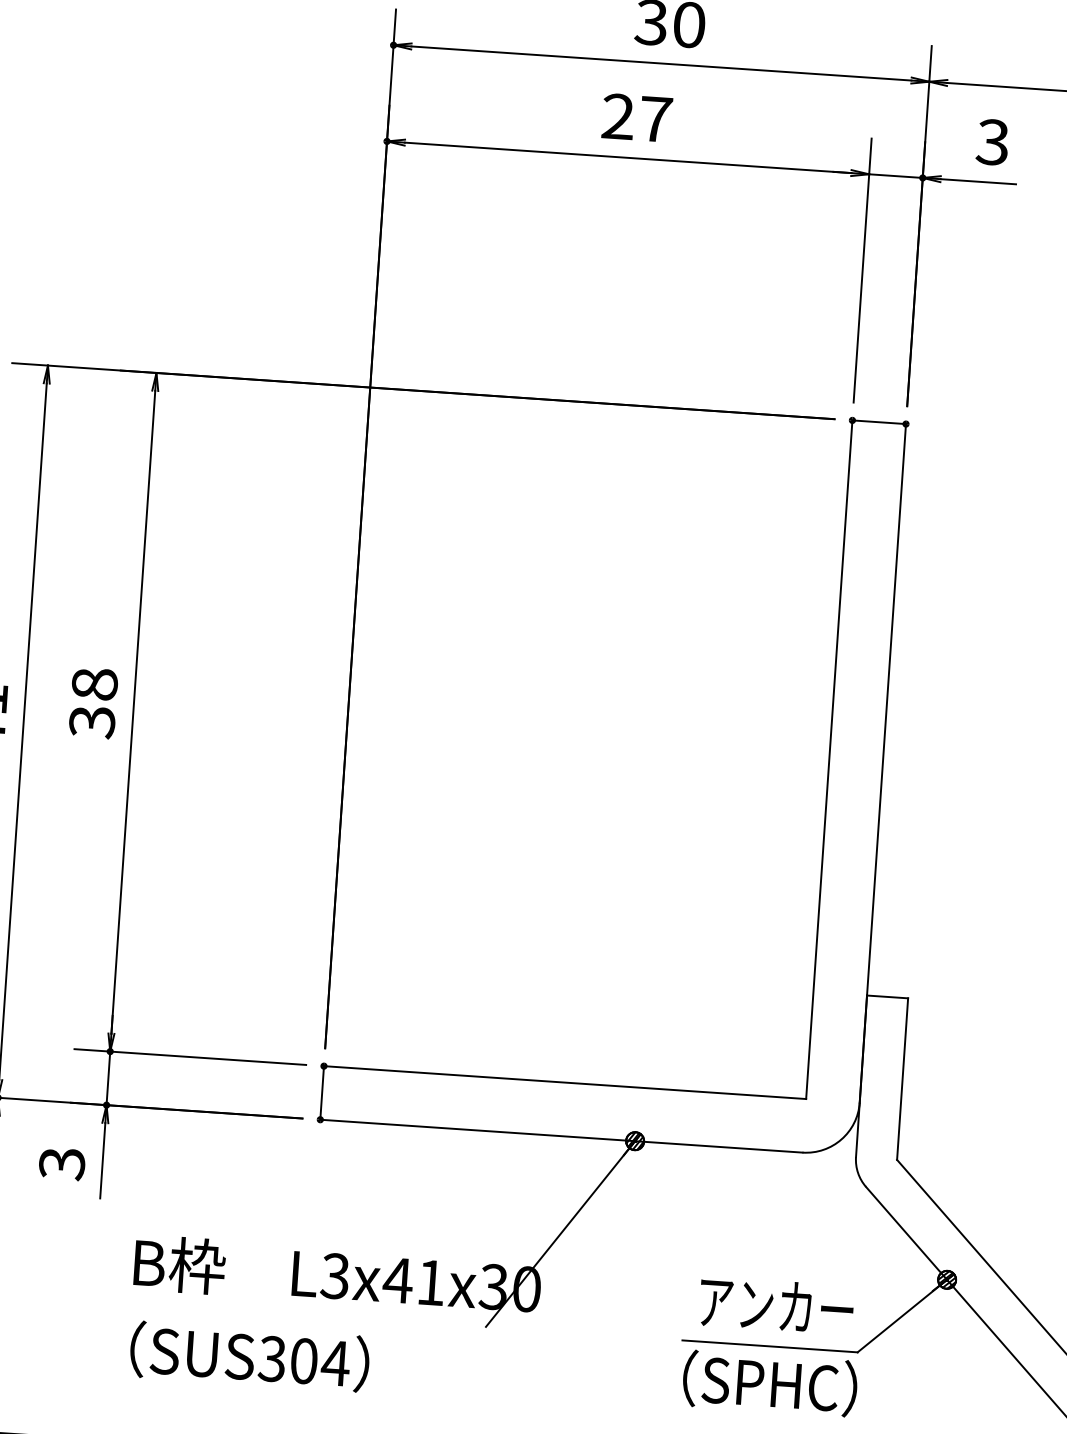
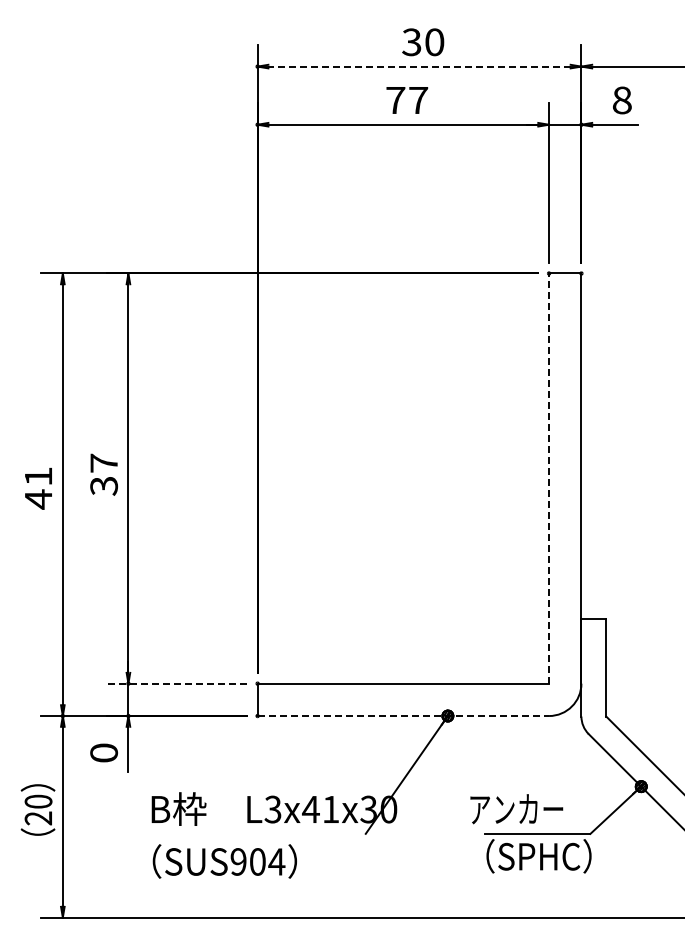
line: (661, 63) -> (419, 66), solid -> dashed
text: (617, 115) -> (395, 99), 27 -> 77
text: (991, 142) -> (621, 100), 3 -> 8
text: (95, 682) -> (104, 462), 38 -> 37
line: (830, 759) -> (549, 478), solid -> dashed
line: (189, 1056) -> (176, 683), solid -> dashed
line: (561, 1136) -> (403, 716), solid -> dashed
text: (61, 1162) -> (103, 752), 3 -> 0
text: (776, 1306) -> (516, 809), moved
text: (272, 1358) -> (238, 861), SUS304 -> SUS904

